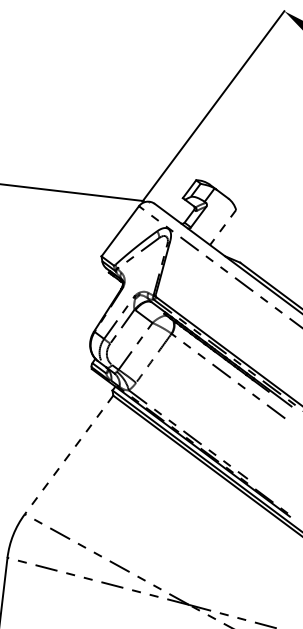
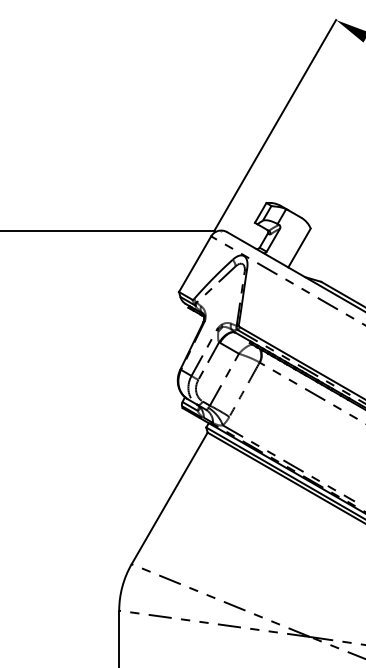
line: (223, 227) -> (299, 248), dashed -> solid
line: (68, 455) -> (169, 498), dashed -> solid

